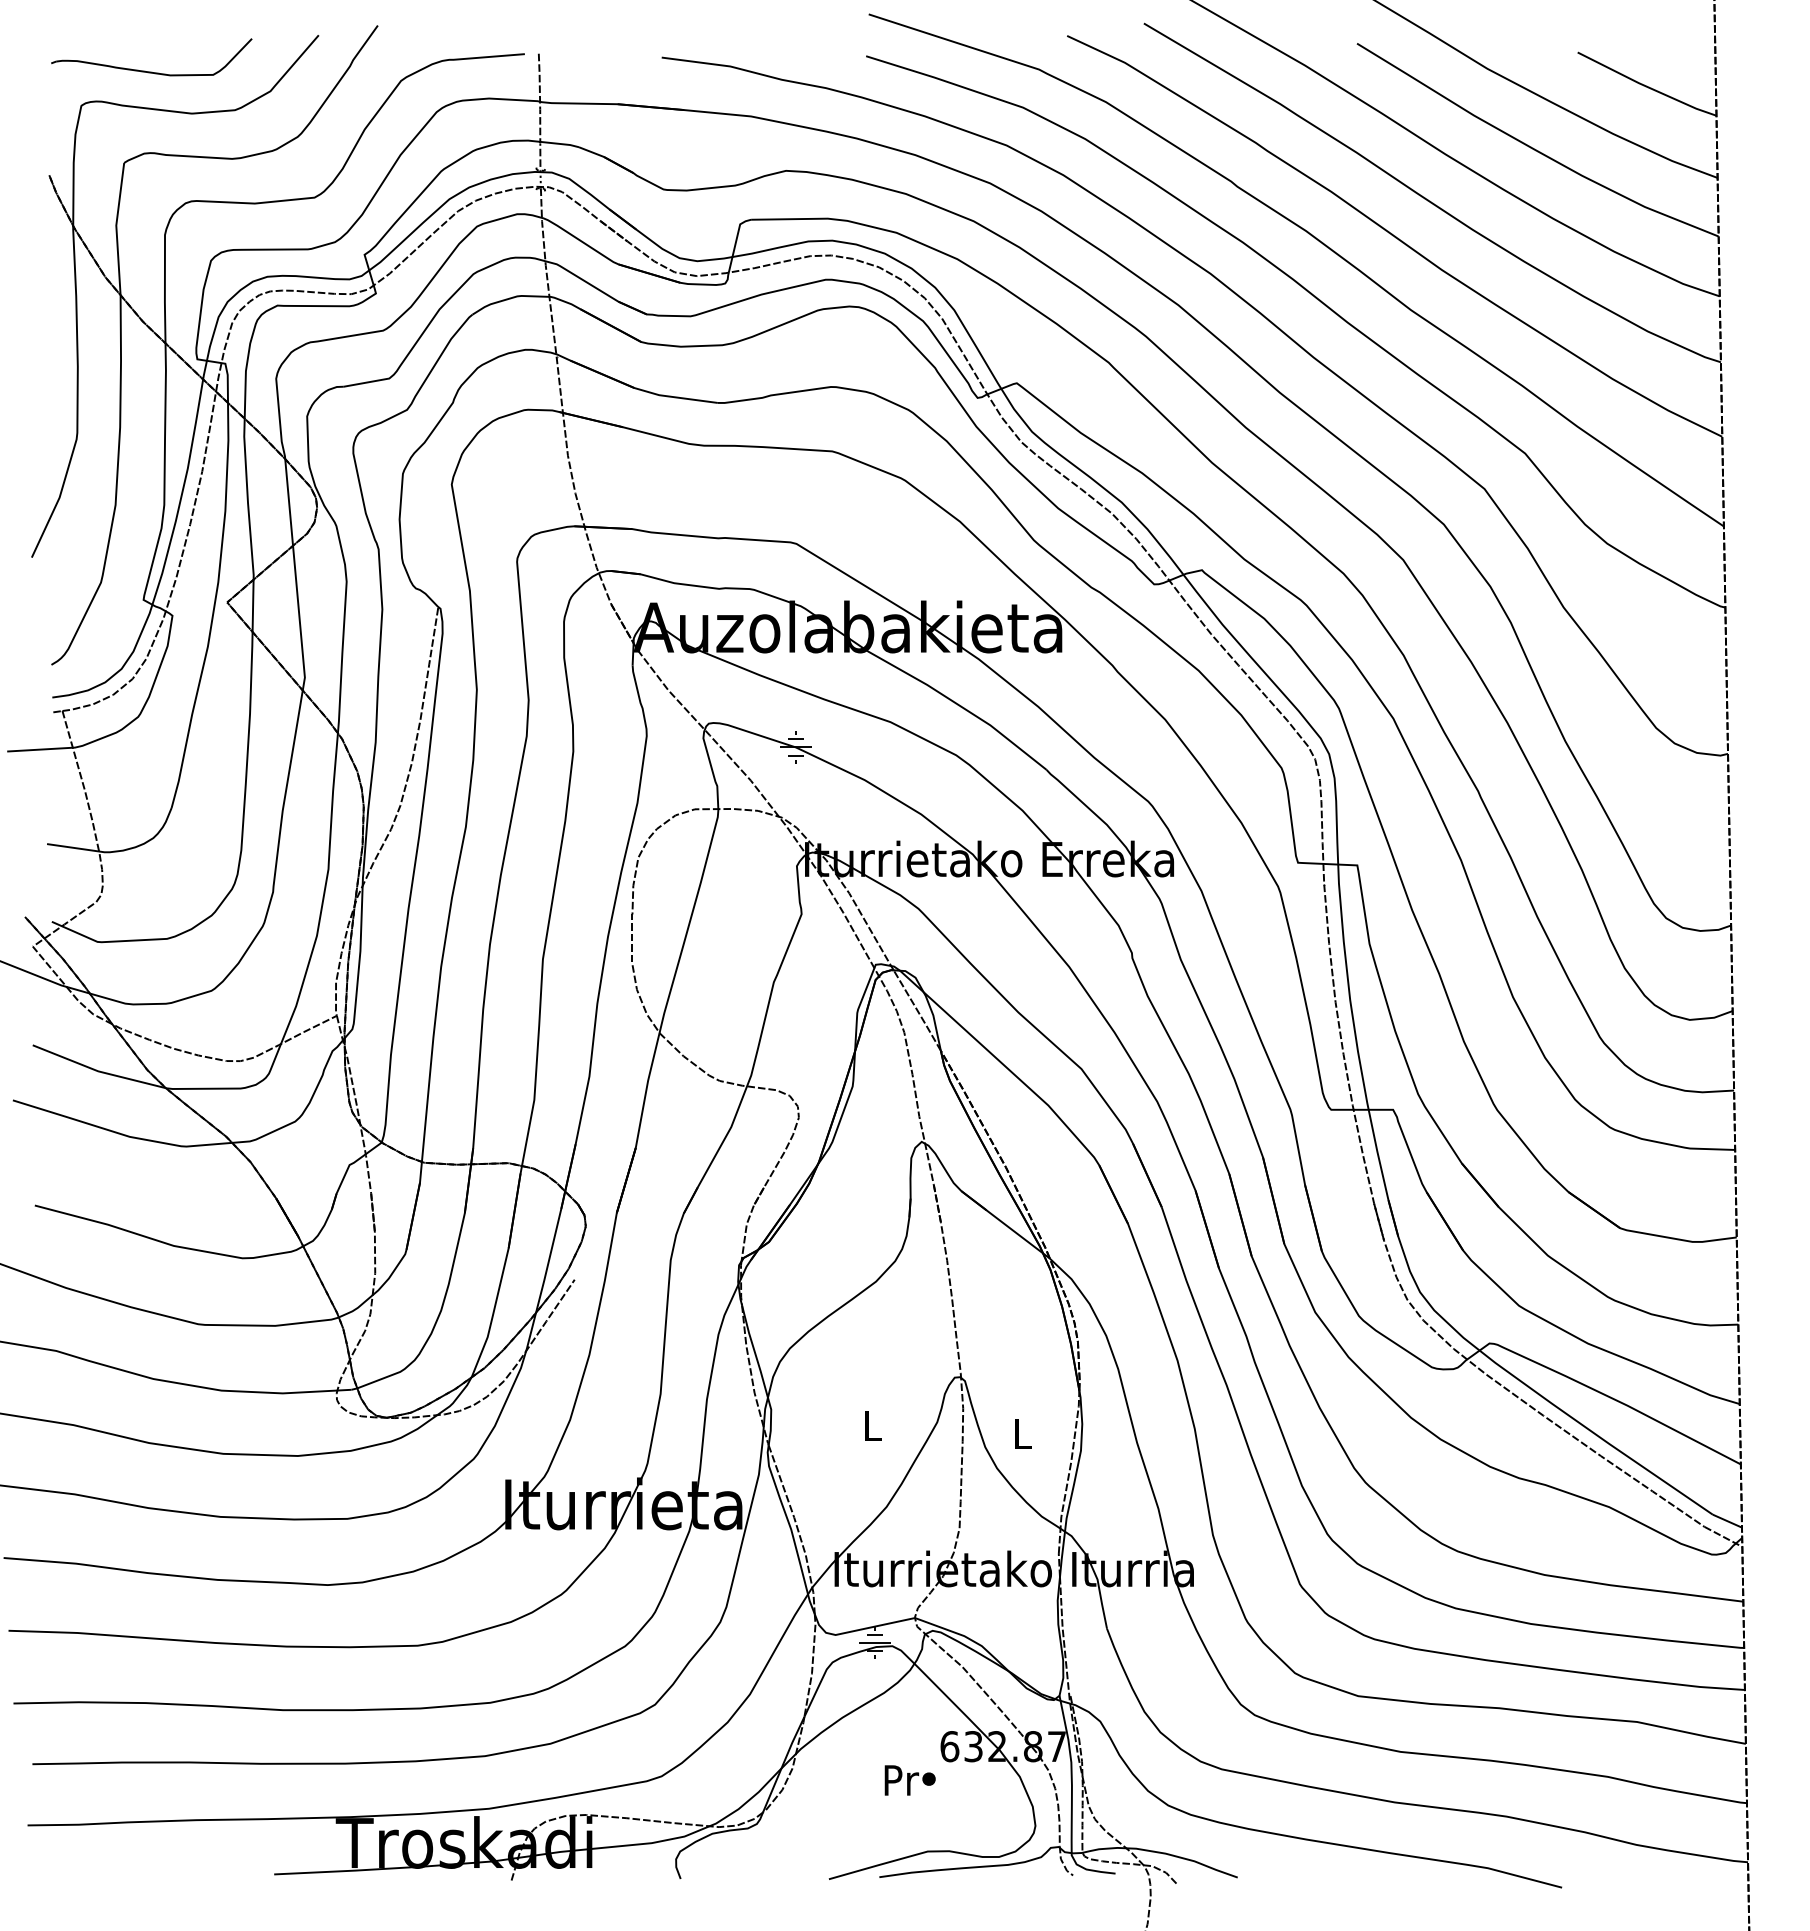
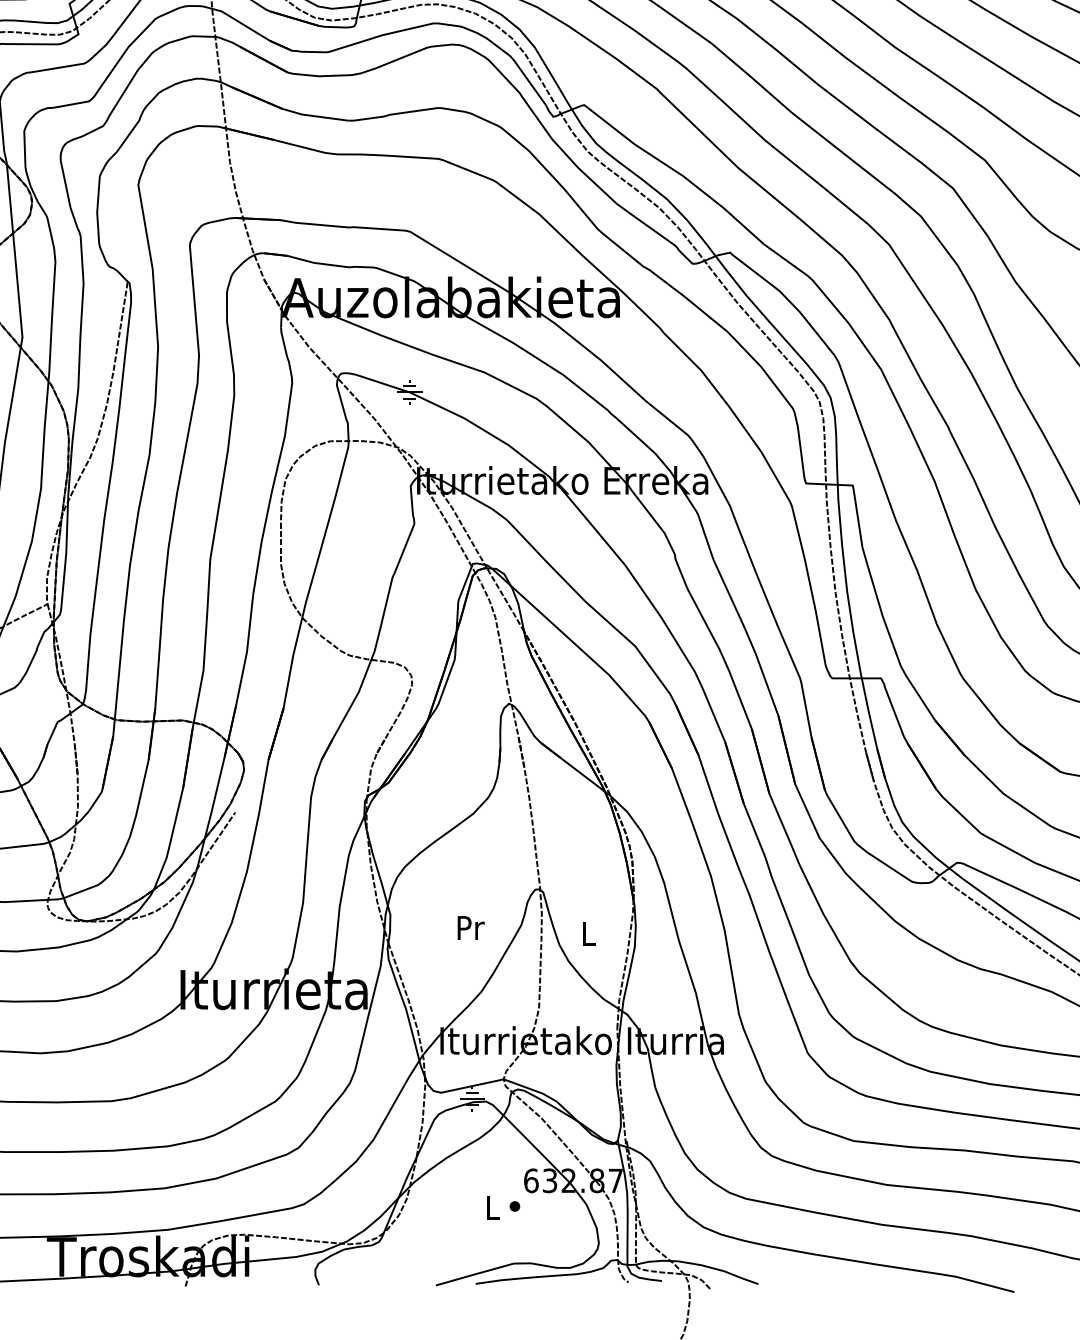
text: (873, 1426) -> (471, 928), L -> Pr
text: (901, 1780) -> (493, 1207), Pr -> L

